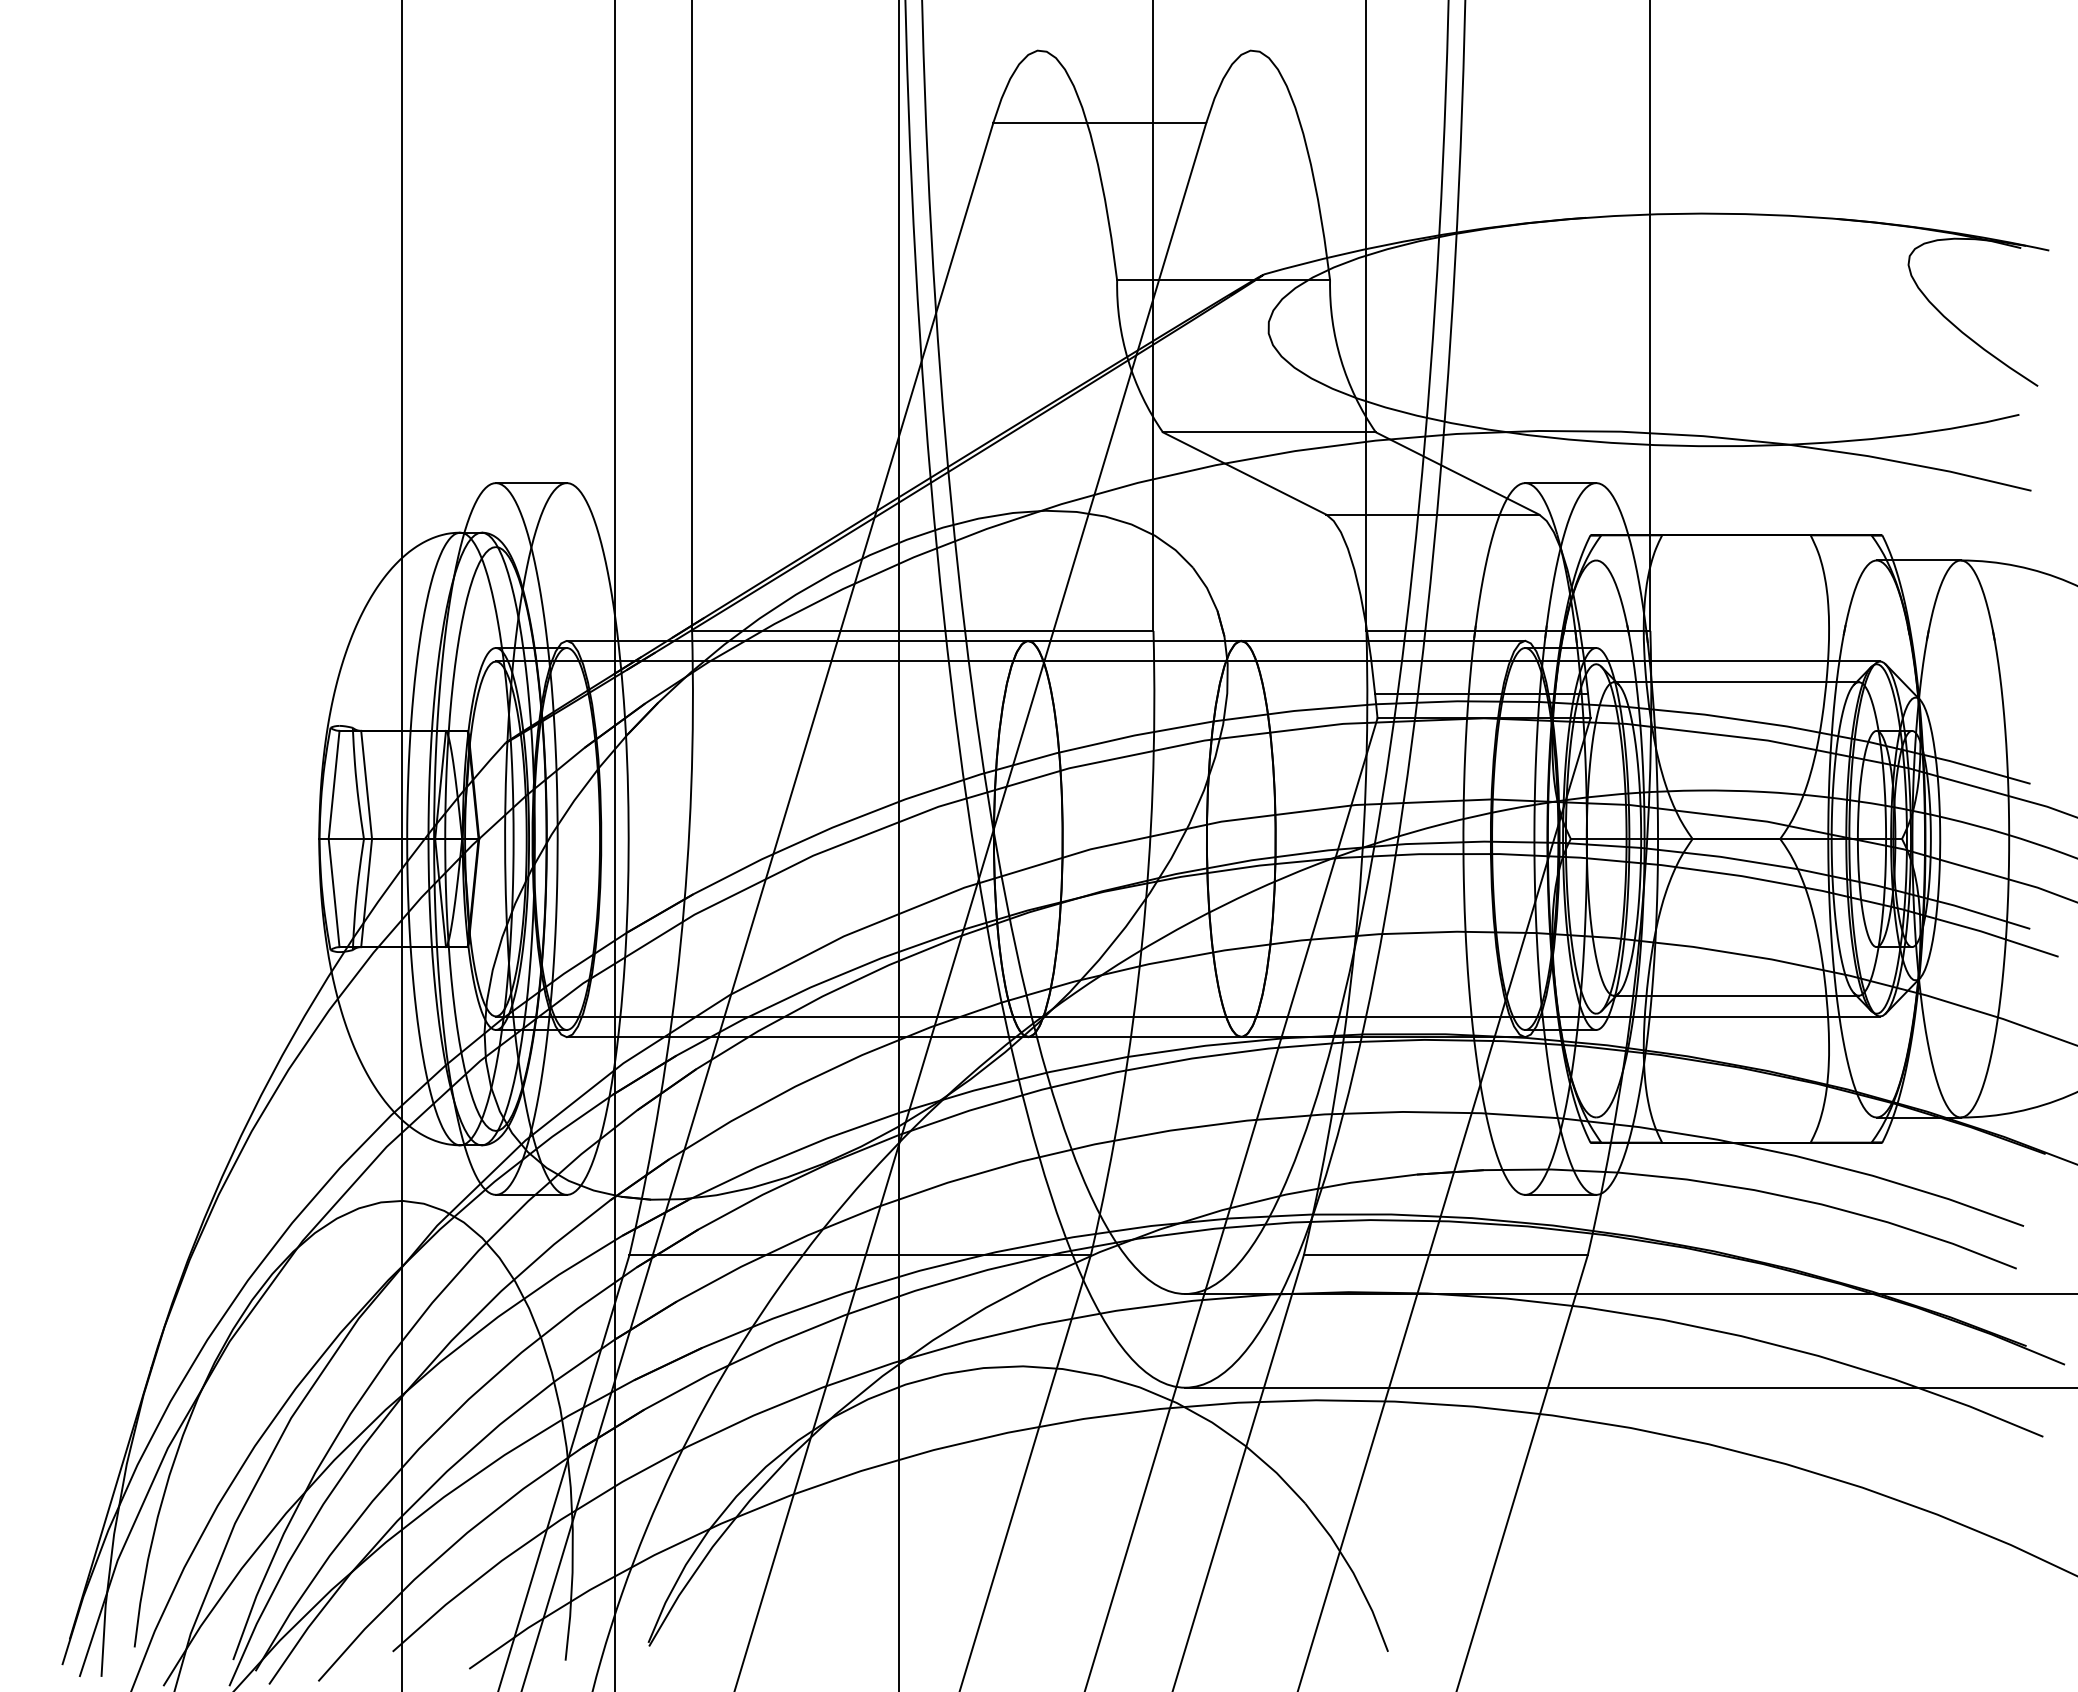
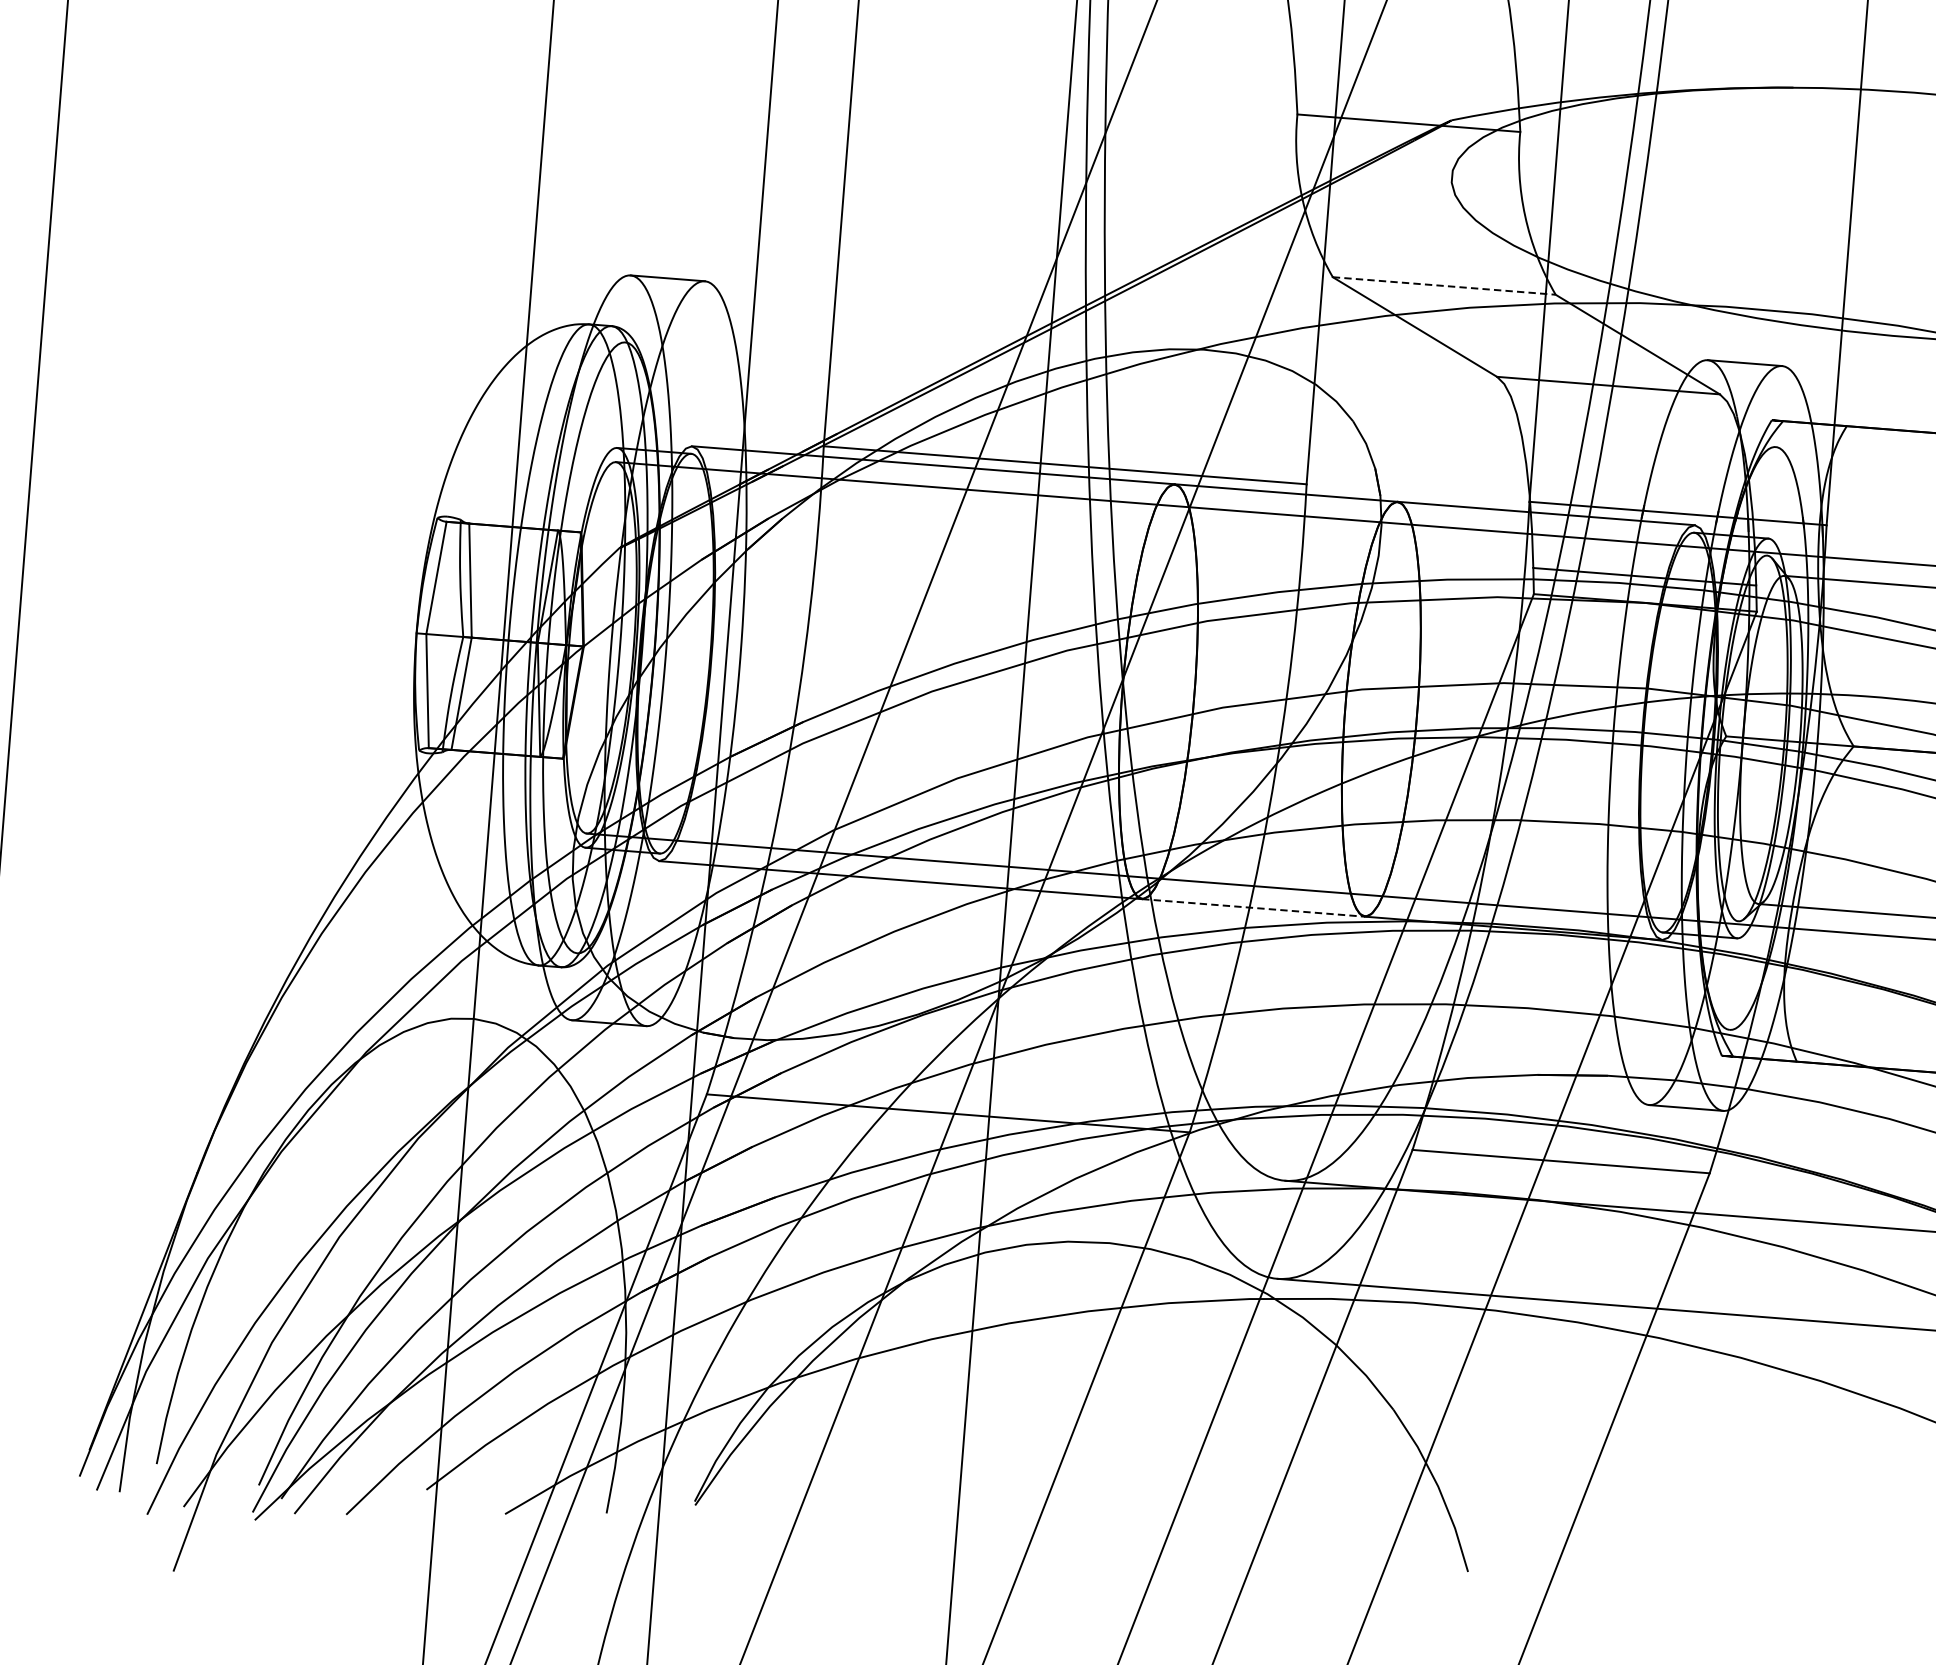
line: (1269, 432) -> (1444, 286), solid -> dashed
line: (1135, 1037) -> (1254, 908), solid -> dashed

